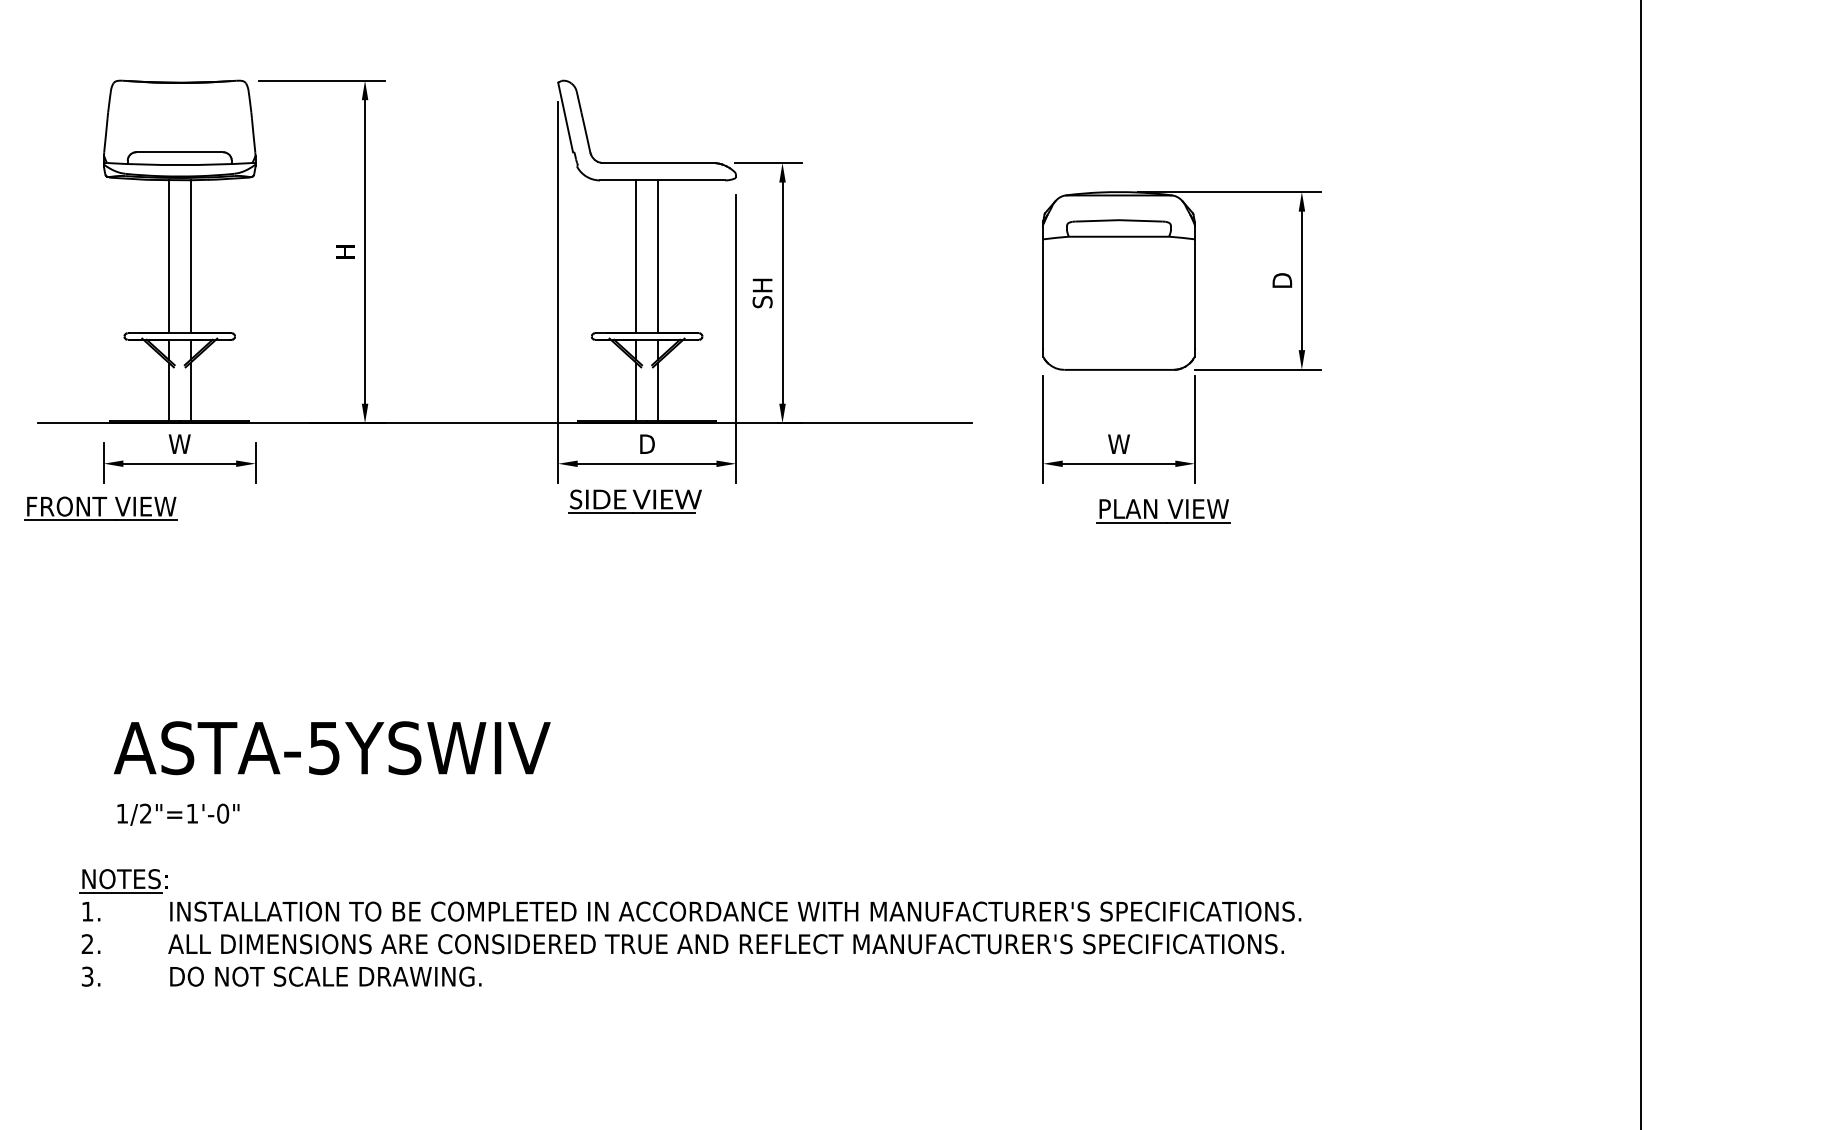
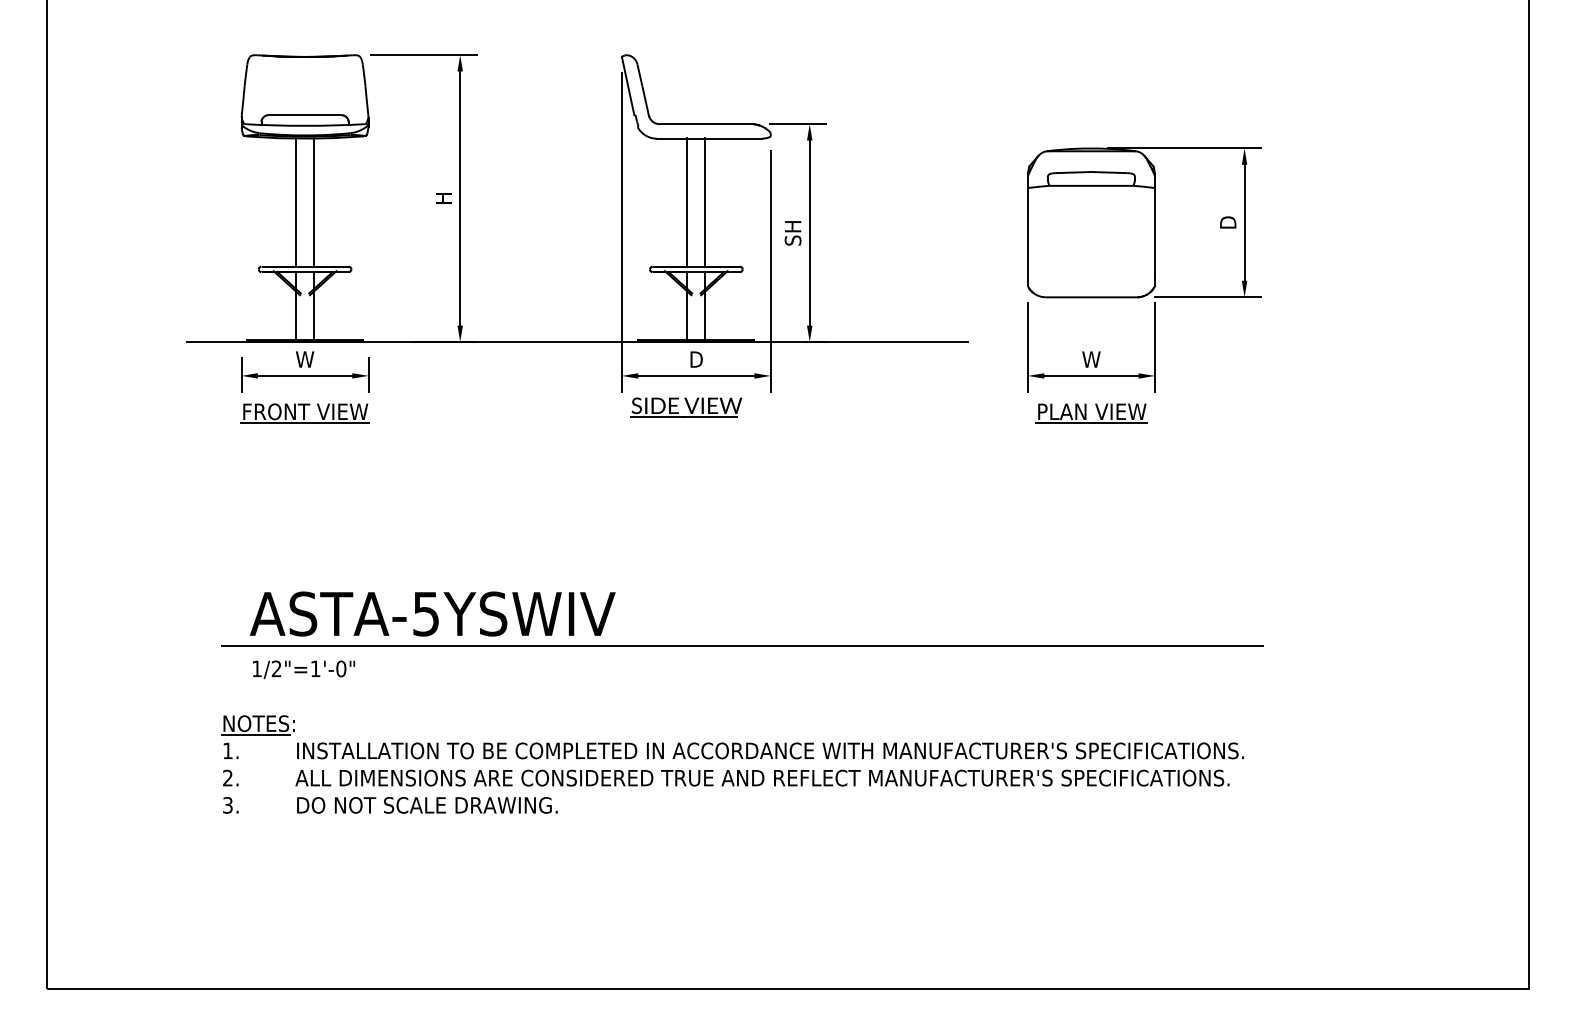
part: (100, 508) -> (304, 413), moved
part: (1163, 511) -> (1091, 413), moved
line: (701, 785) -> (741, 645), added

